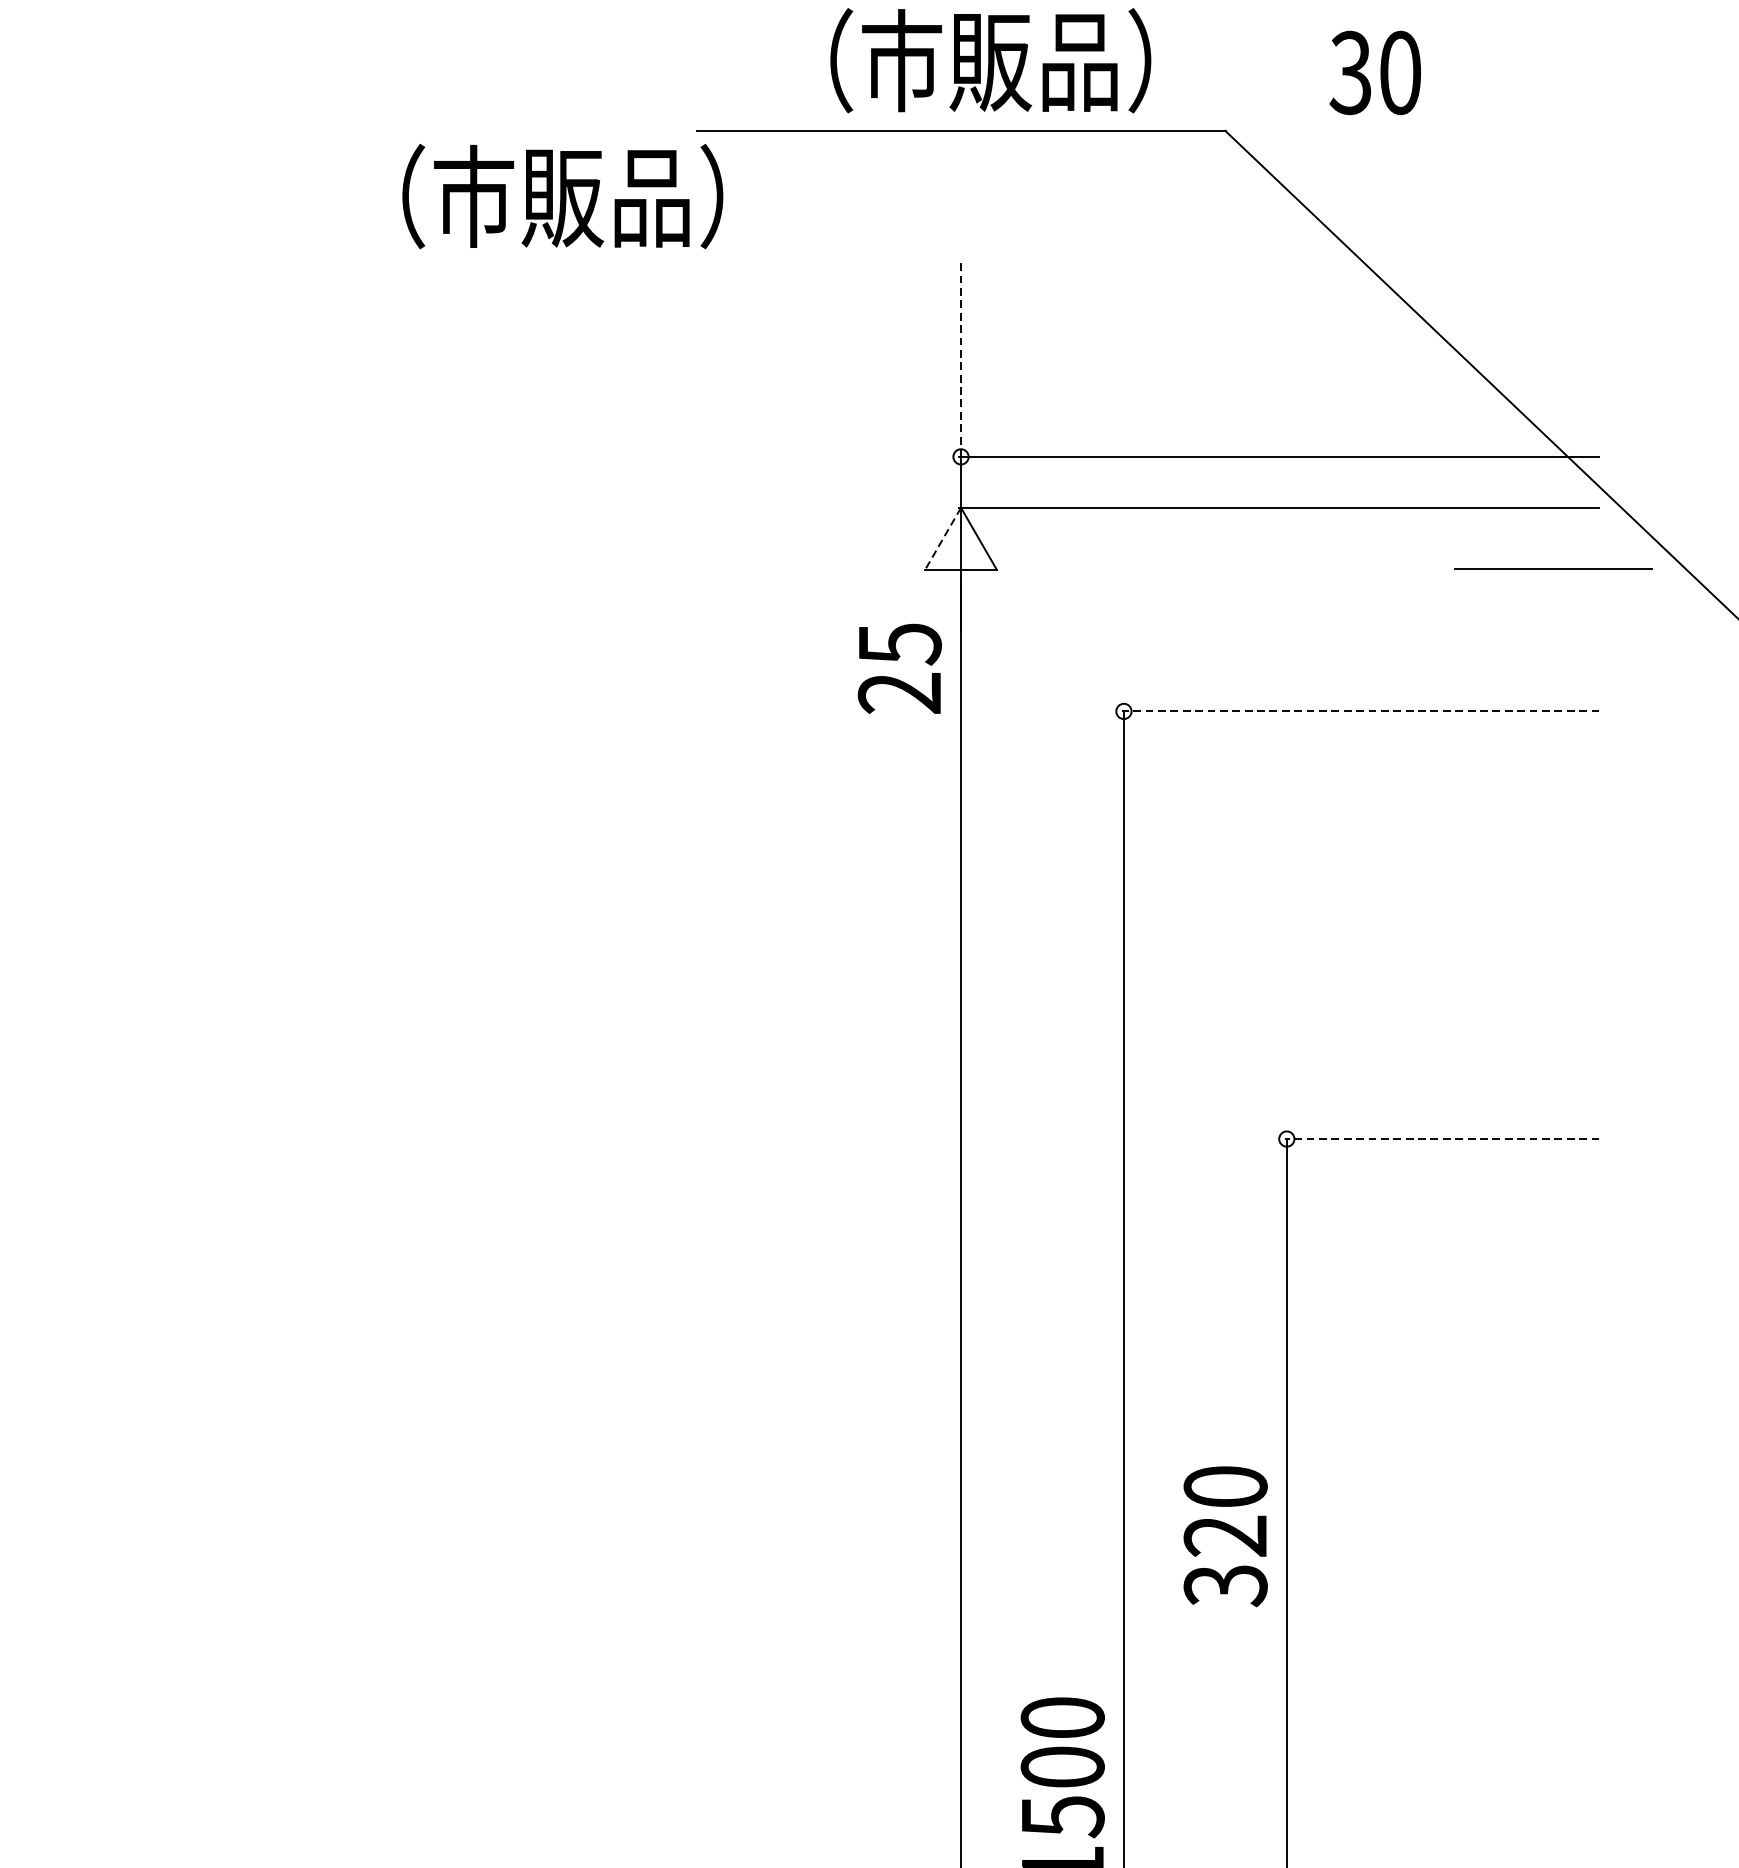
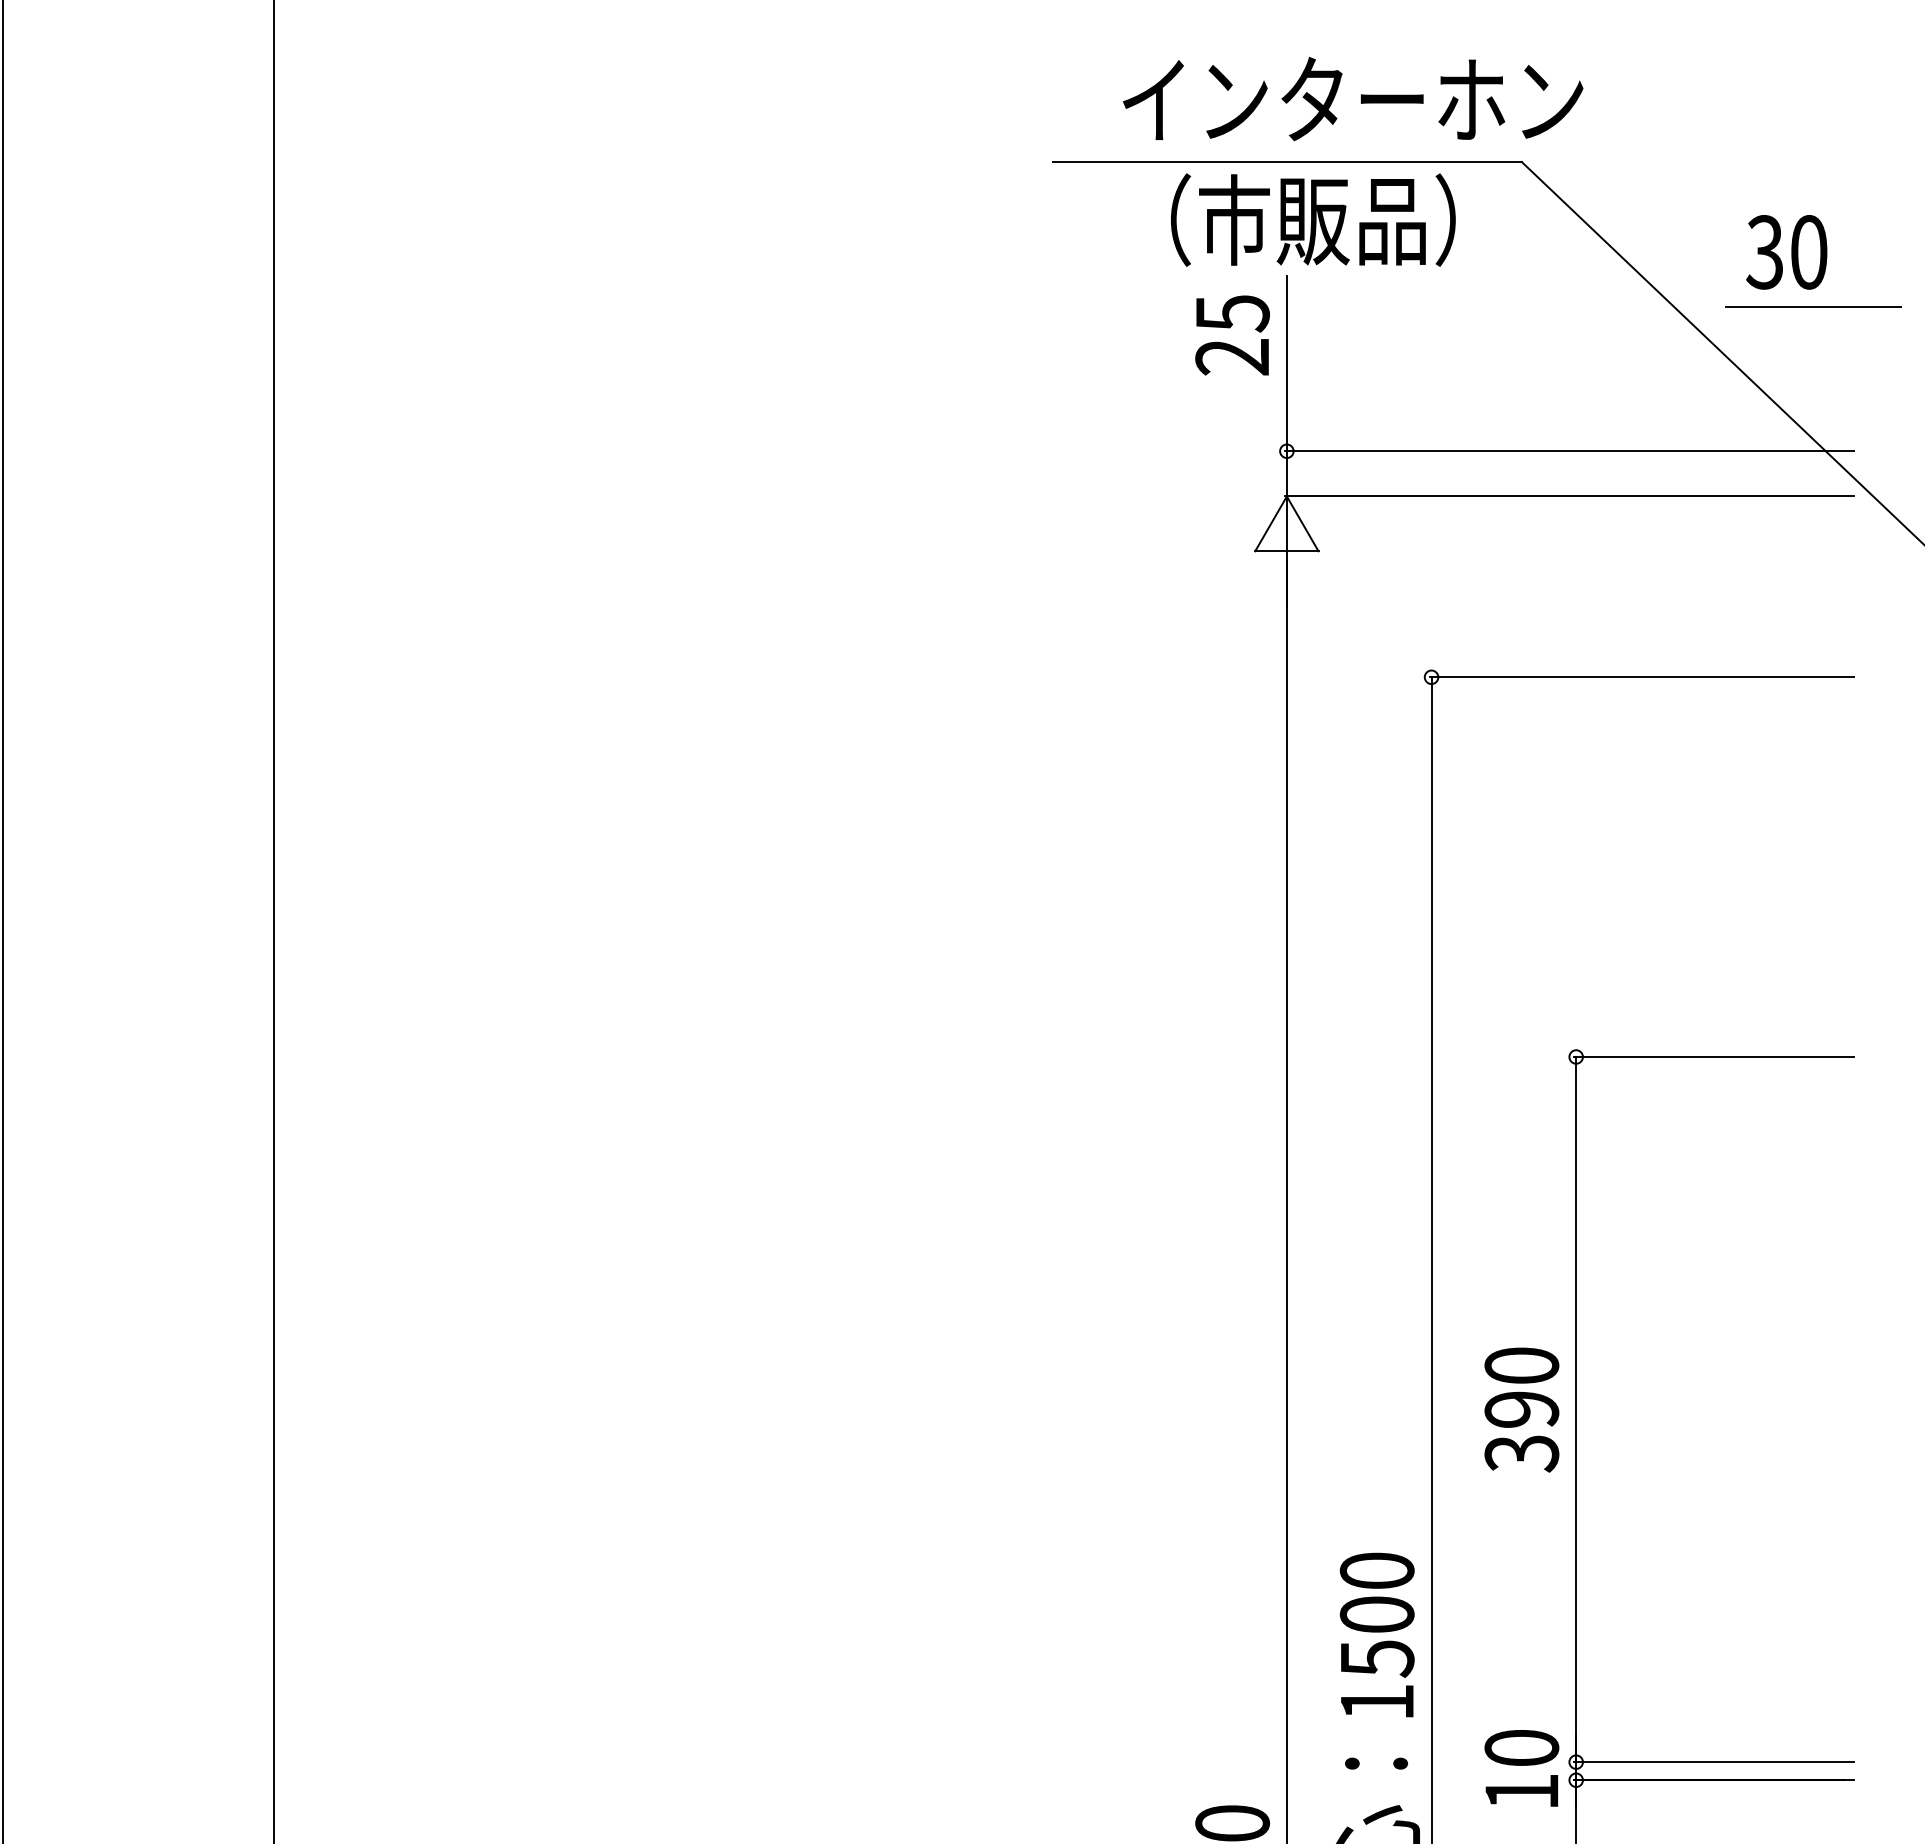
text: (1036, 60) -> (1353, 99), （市販品） -> インターホン
text: (1375, 73) -> (1786, 252), moved
text: (563, 195) -> (1313, 219), moved
line: (960, 358) -> (1286, 363), dashed -> solid
line: (943, 538) -> (1271, 523), dashed -> solid
line: (1554, 568) -> (1813, 306), moved
text: (899, 668) -> (1232, 335), moved
line: (1360, 711) -> (1641, 677), dashed -> solid
line: (1442, 1139) -> (1714, 1057), dashed -> solid
text: (1225, 1536) -> (1521, 1409), 320 -> 390

